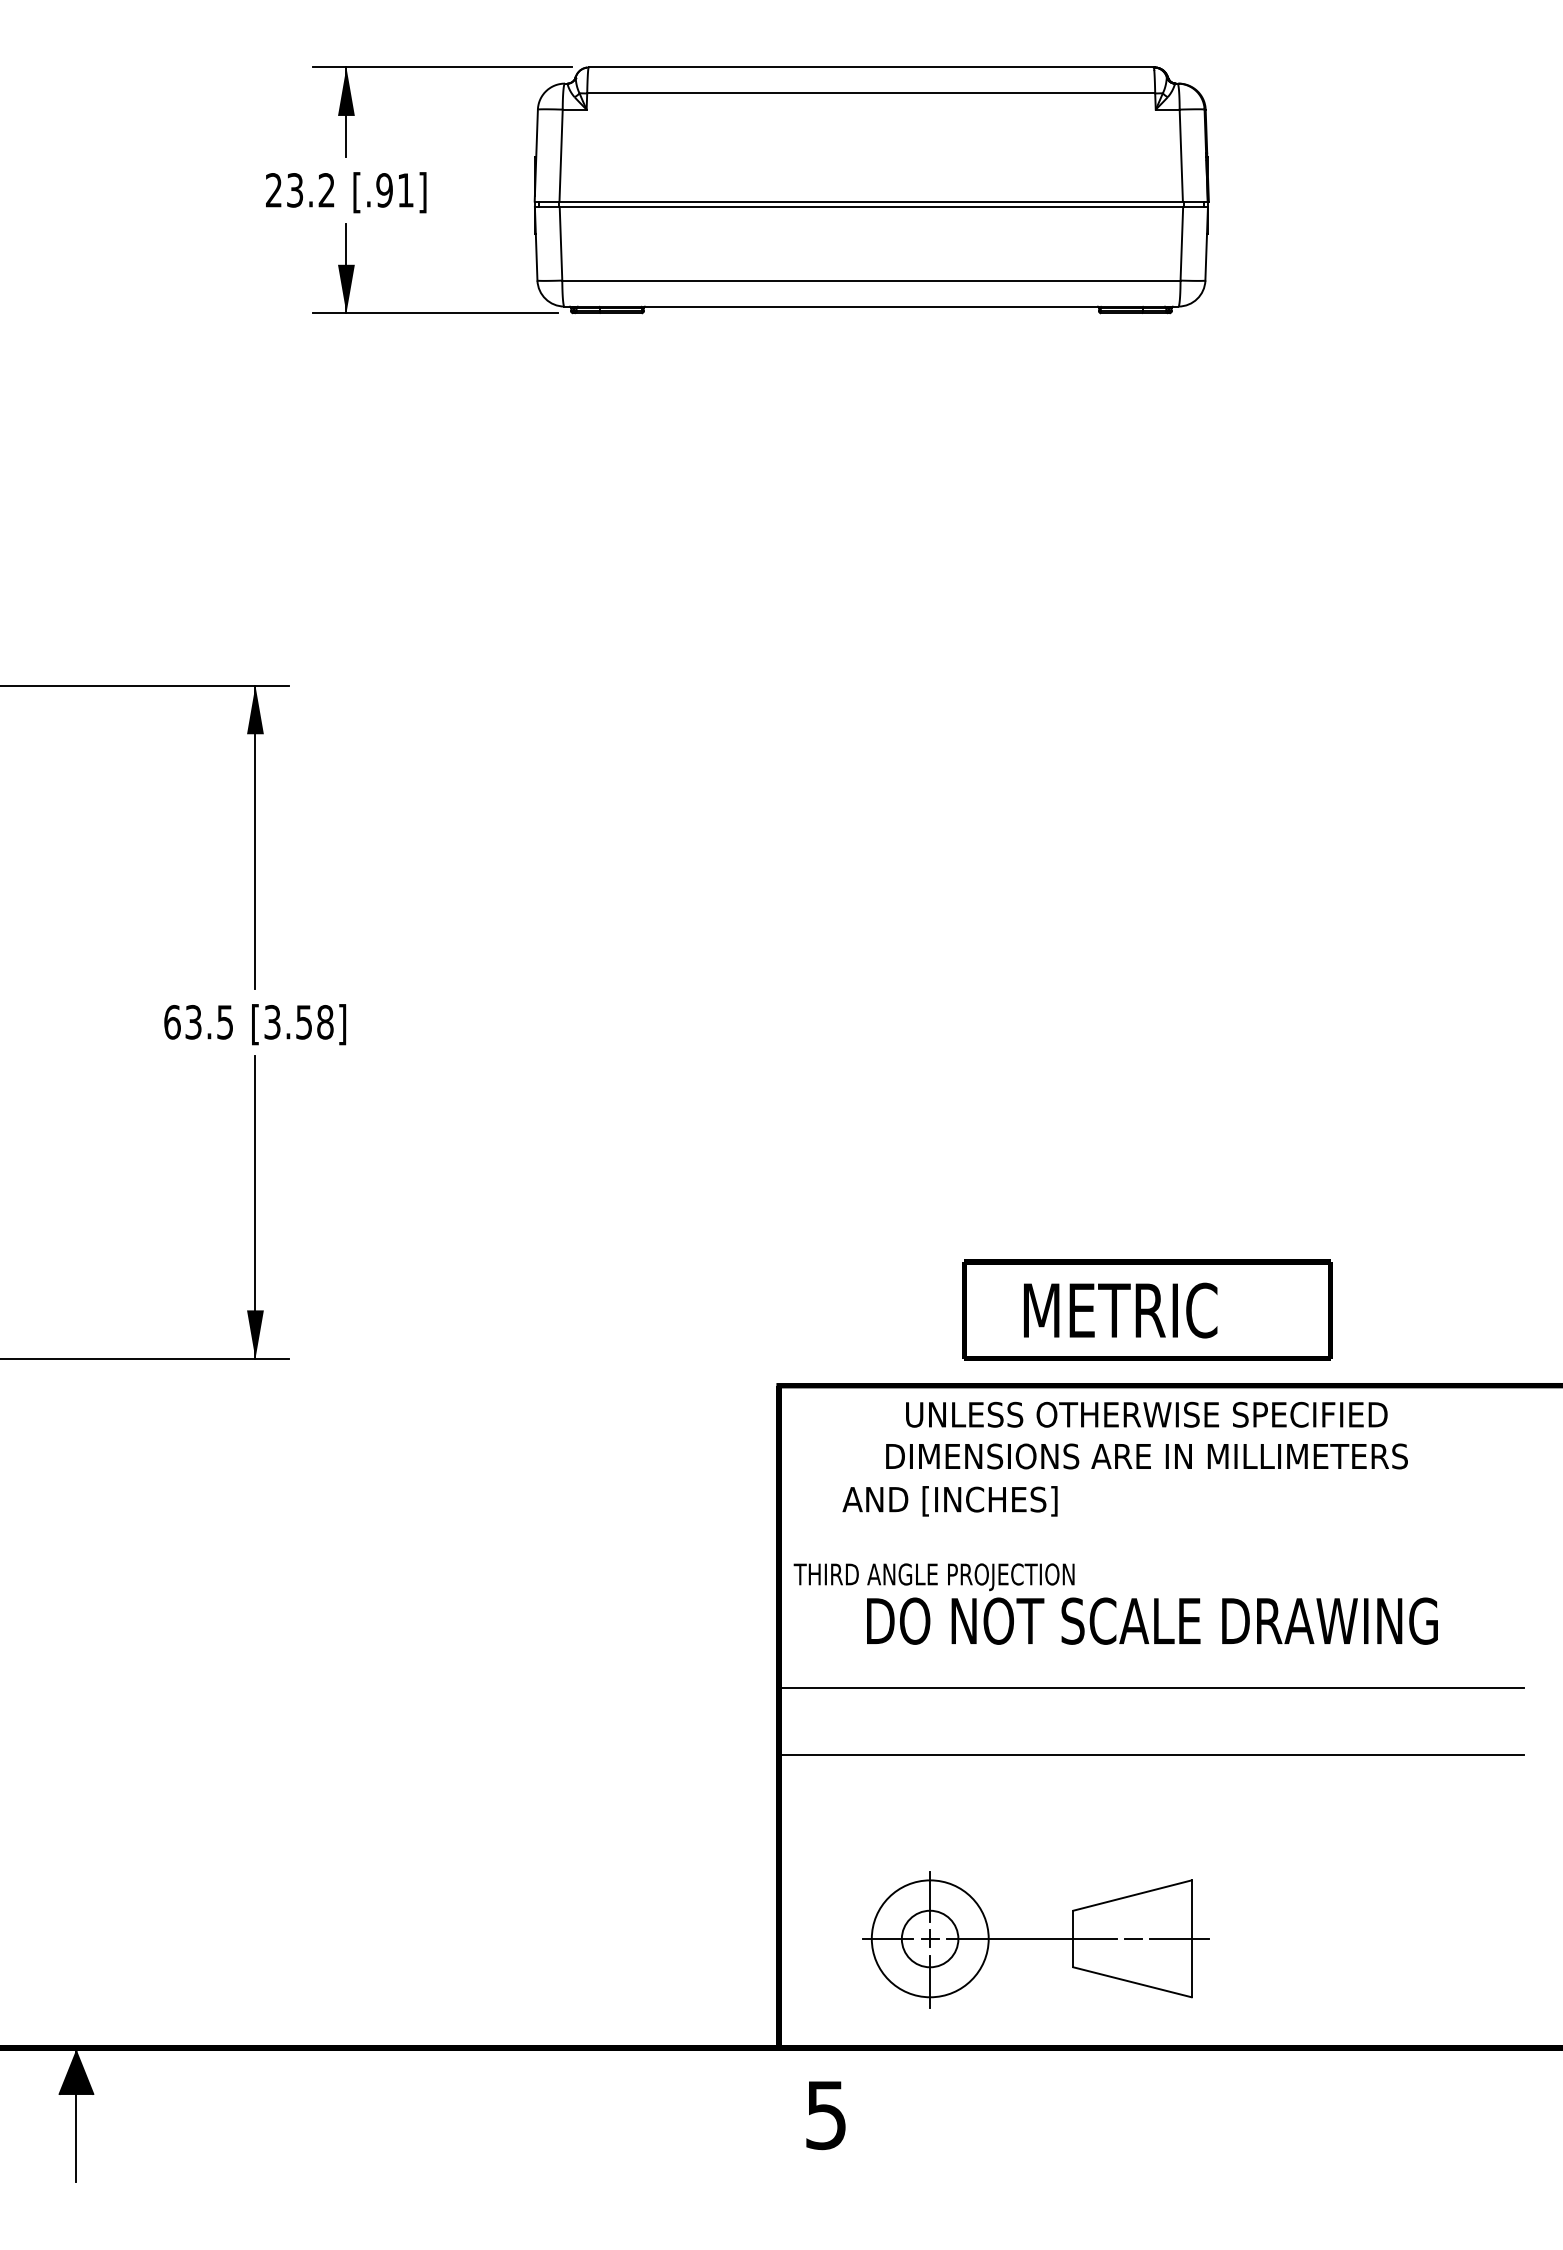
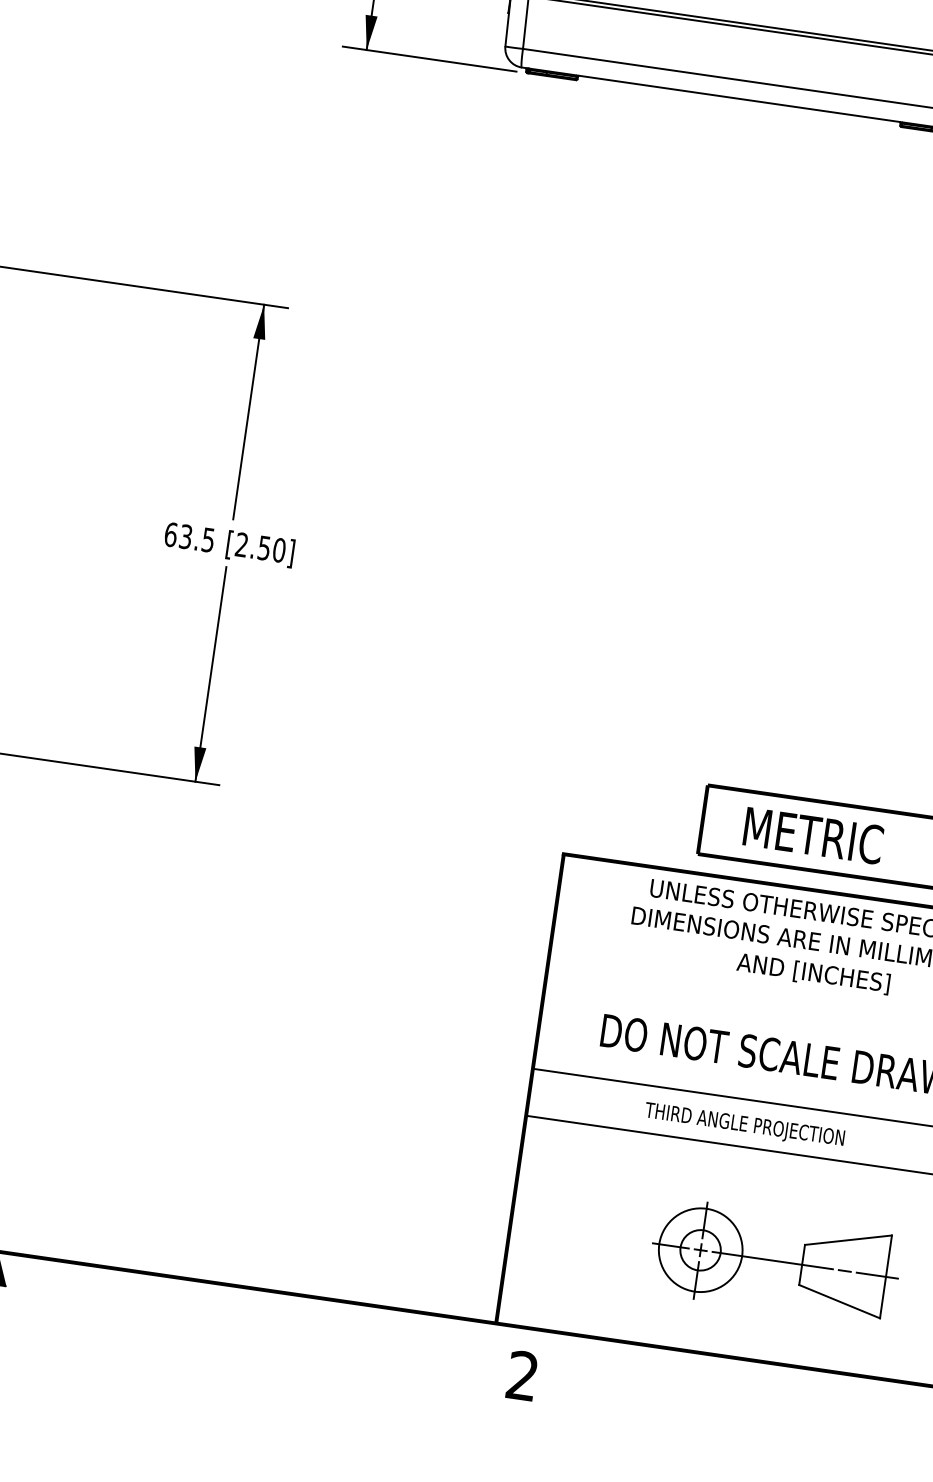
text: (298, 1022) -> (260, 547), [3.58] -> [2.50]
text: (949, 1501) -> (813, 973), moved
text: (933, 1577) -> (744, 1126), moved
part: (1035, 1939) -> (775, 1261), moved
text: (825, 2115) -> (522, 1376), 5 -> 2

